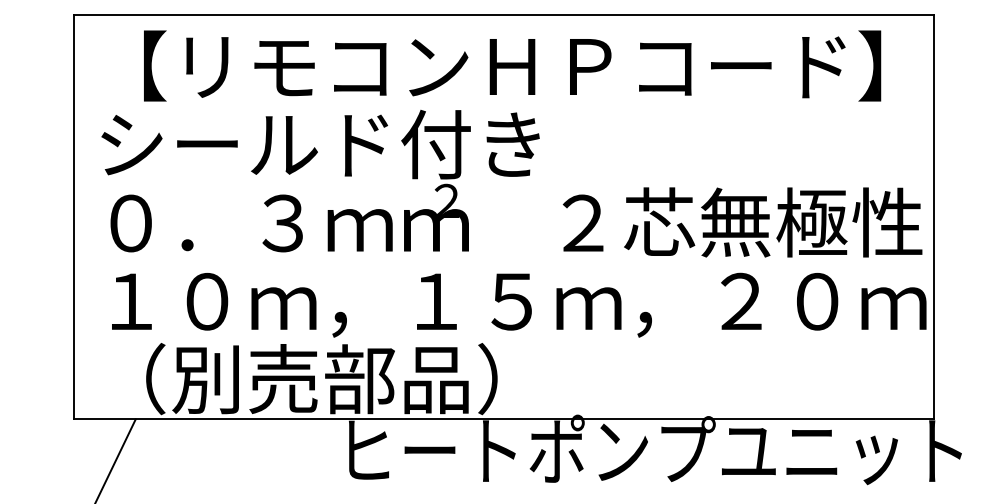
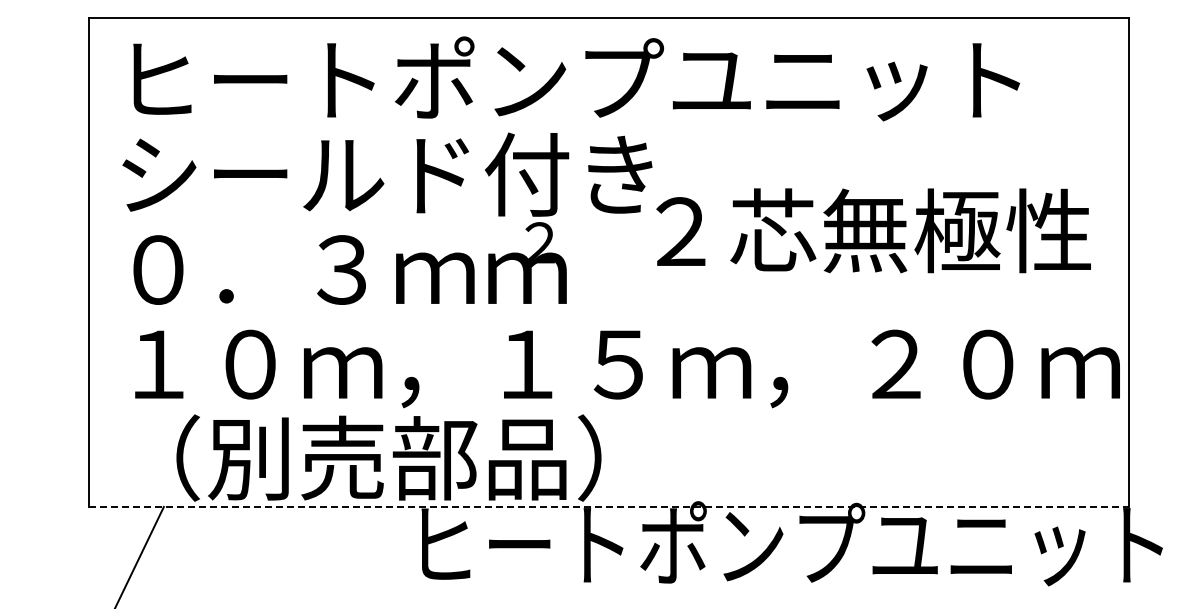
text: (496, 65) -> (599, 79), 【リモコンＨＰコード】 -> ヒートポンプユニット
text: (742, 222) -> (873, 230), moved
line: (504, 419) -> (609, 506), solid -> dashed

